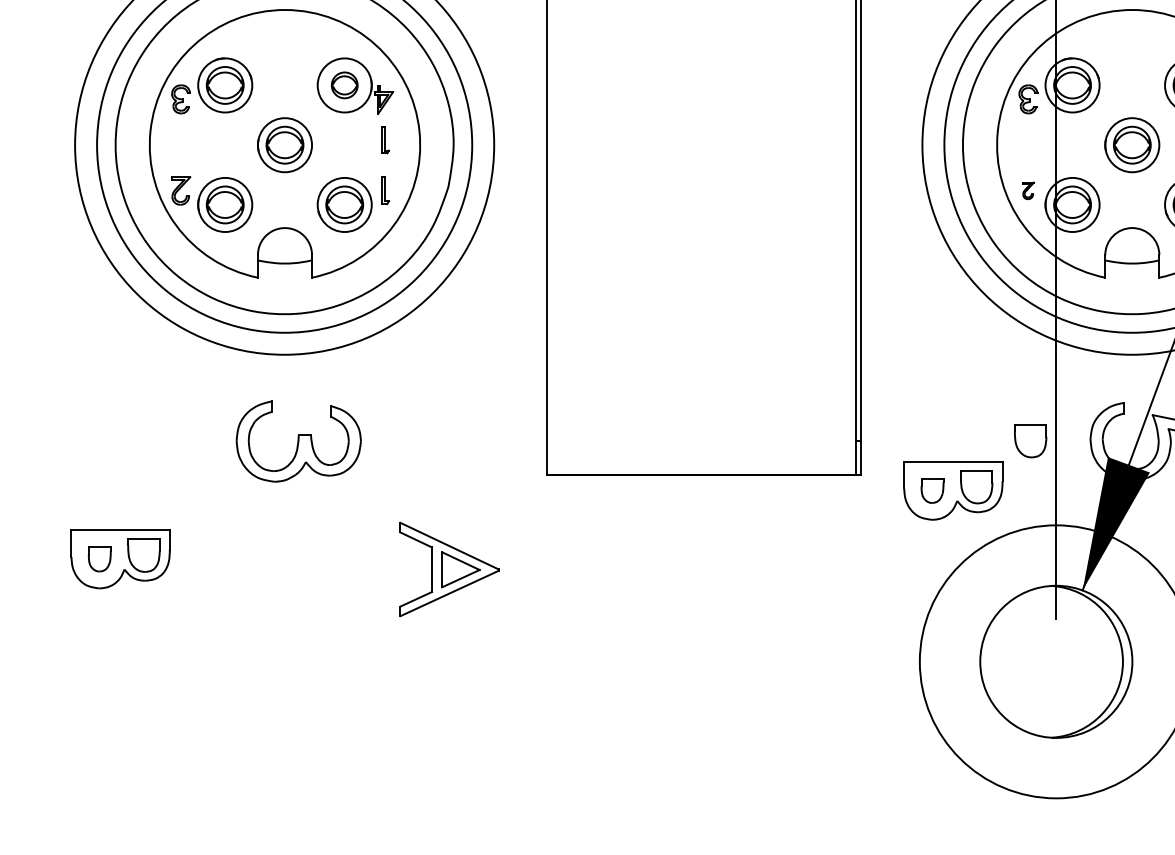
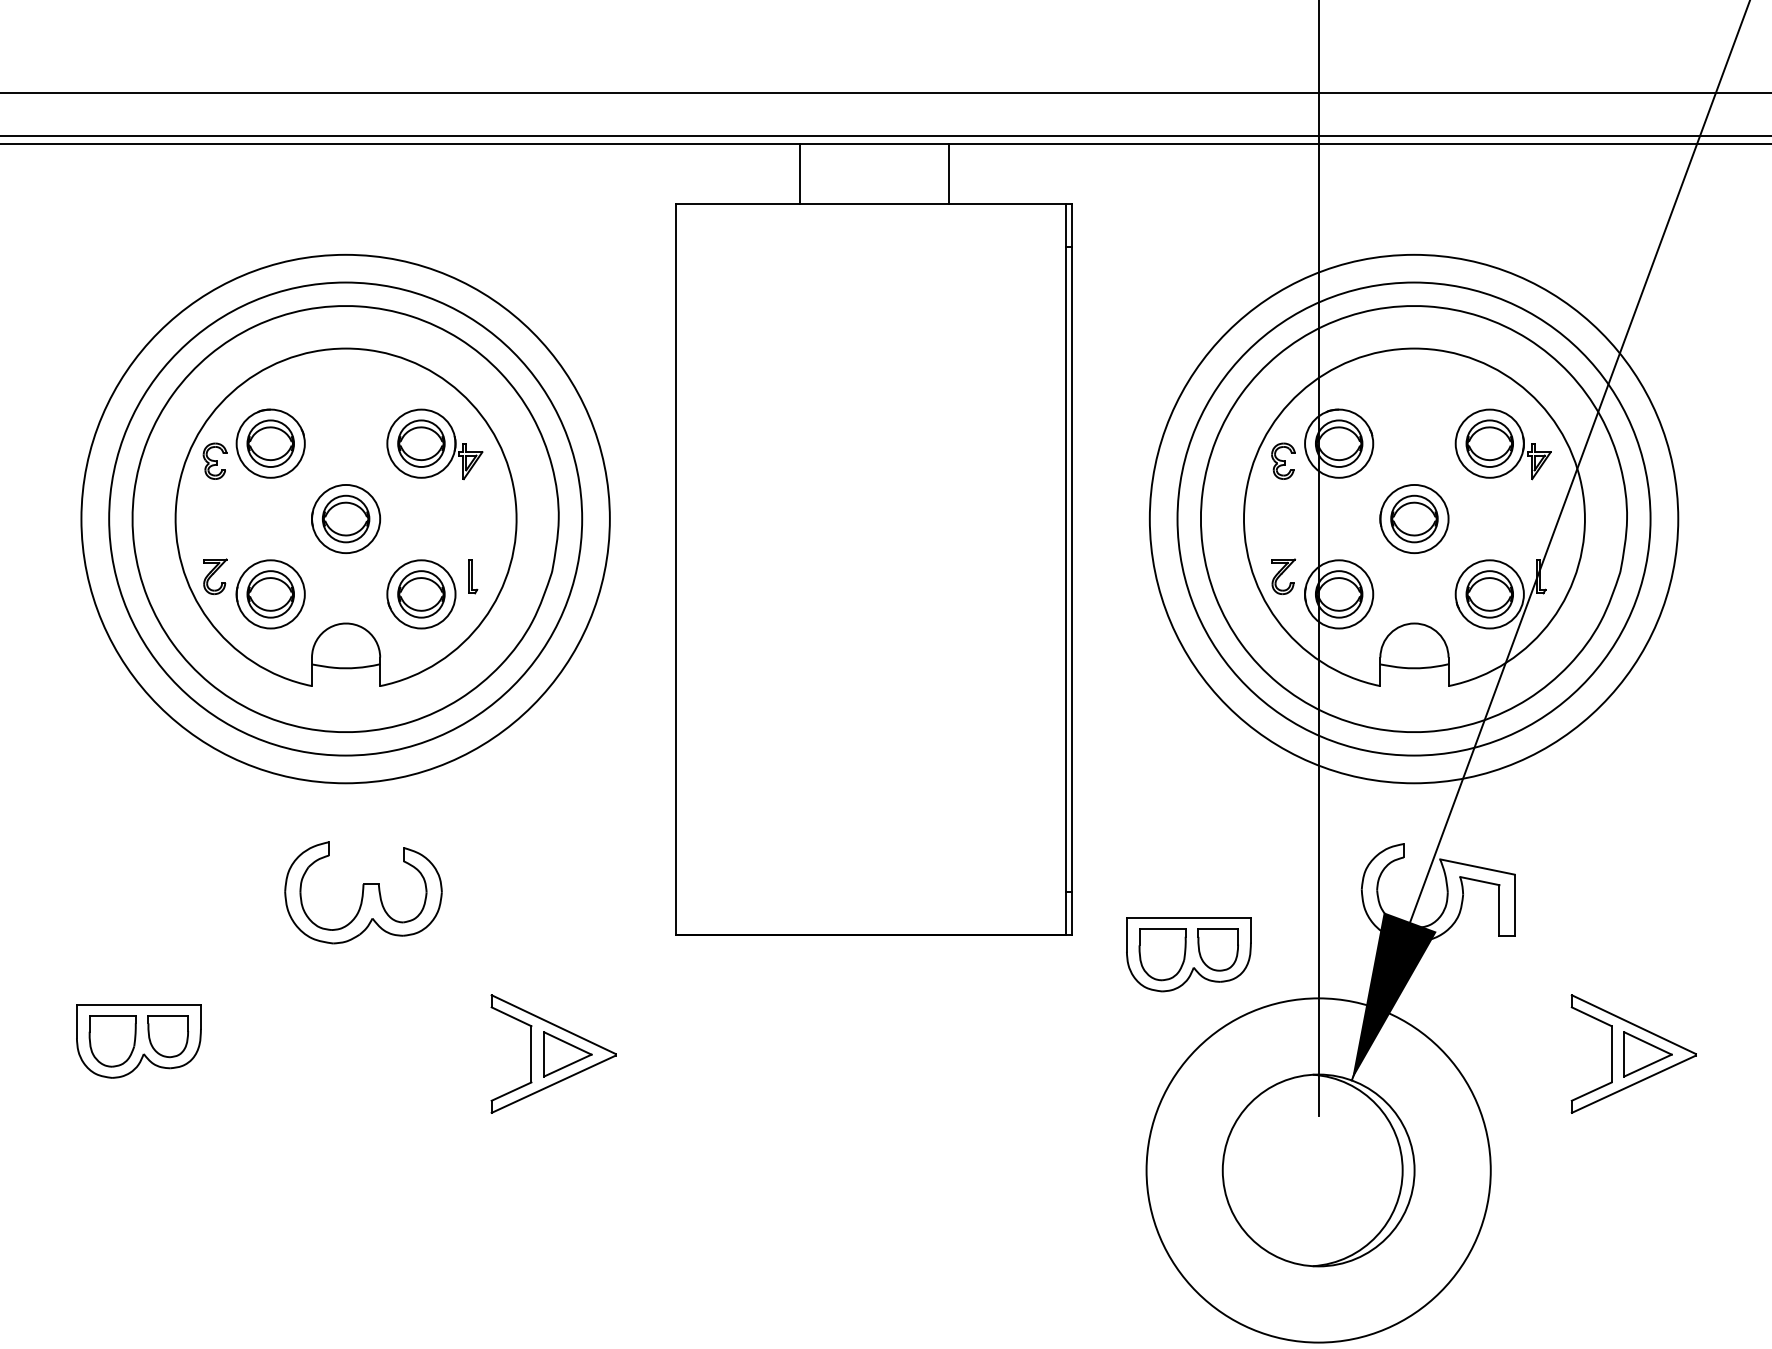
part: (344, 85) -> (421, 443), size x1.43
part: (386, 140) -> (473, 512), removed
part: (1028, 190) -> (1283, 576), size x1.67
part: (1030, 440) -> (1285, 891), removed
part: (932, 490) -> (1162, 954), size x1.67
part: (99, 559) -> (112, 1041), size x1.67

